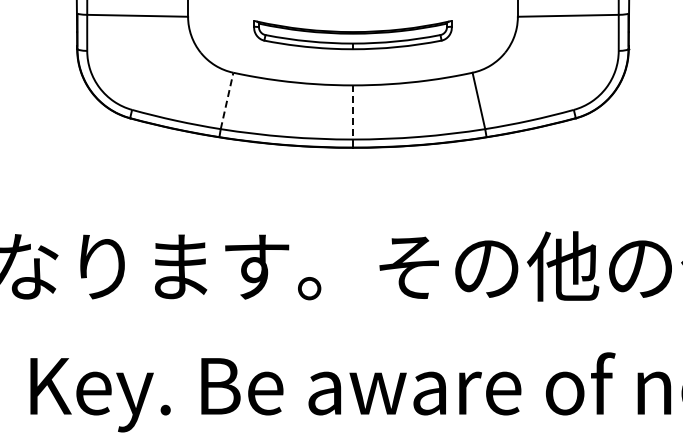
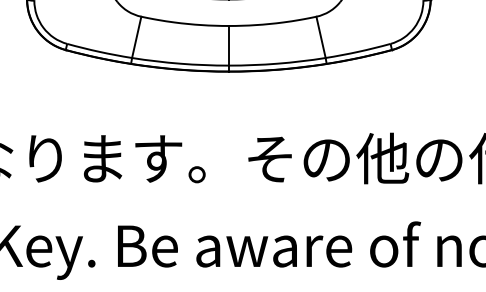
line: (227, 100) -> (137, 37), dashed -> solid
line: (352, 112) -> (228, 45), dashed -> solid

